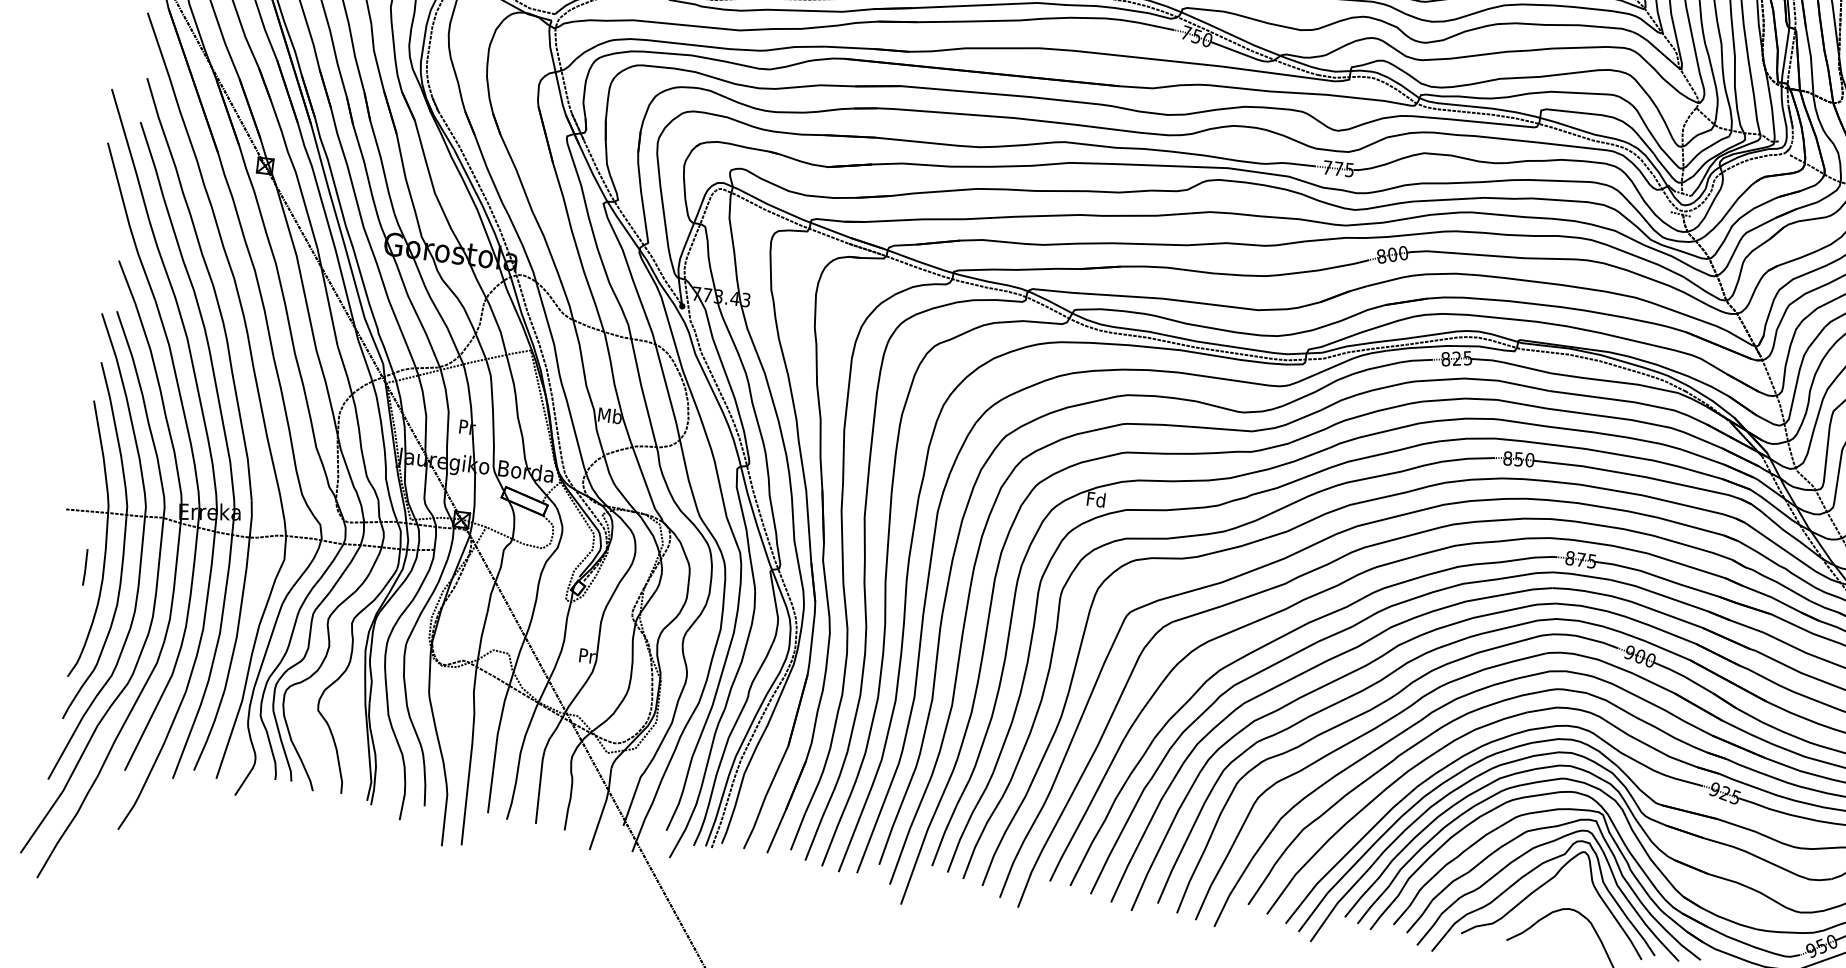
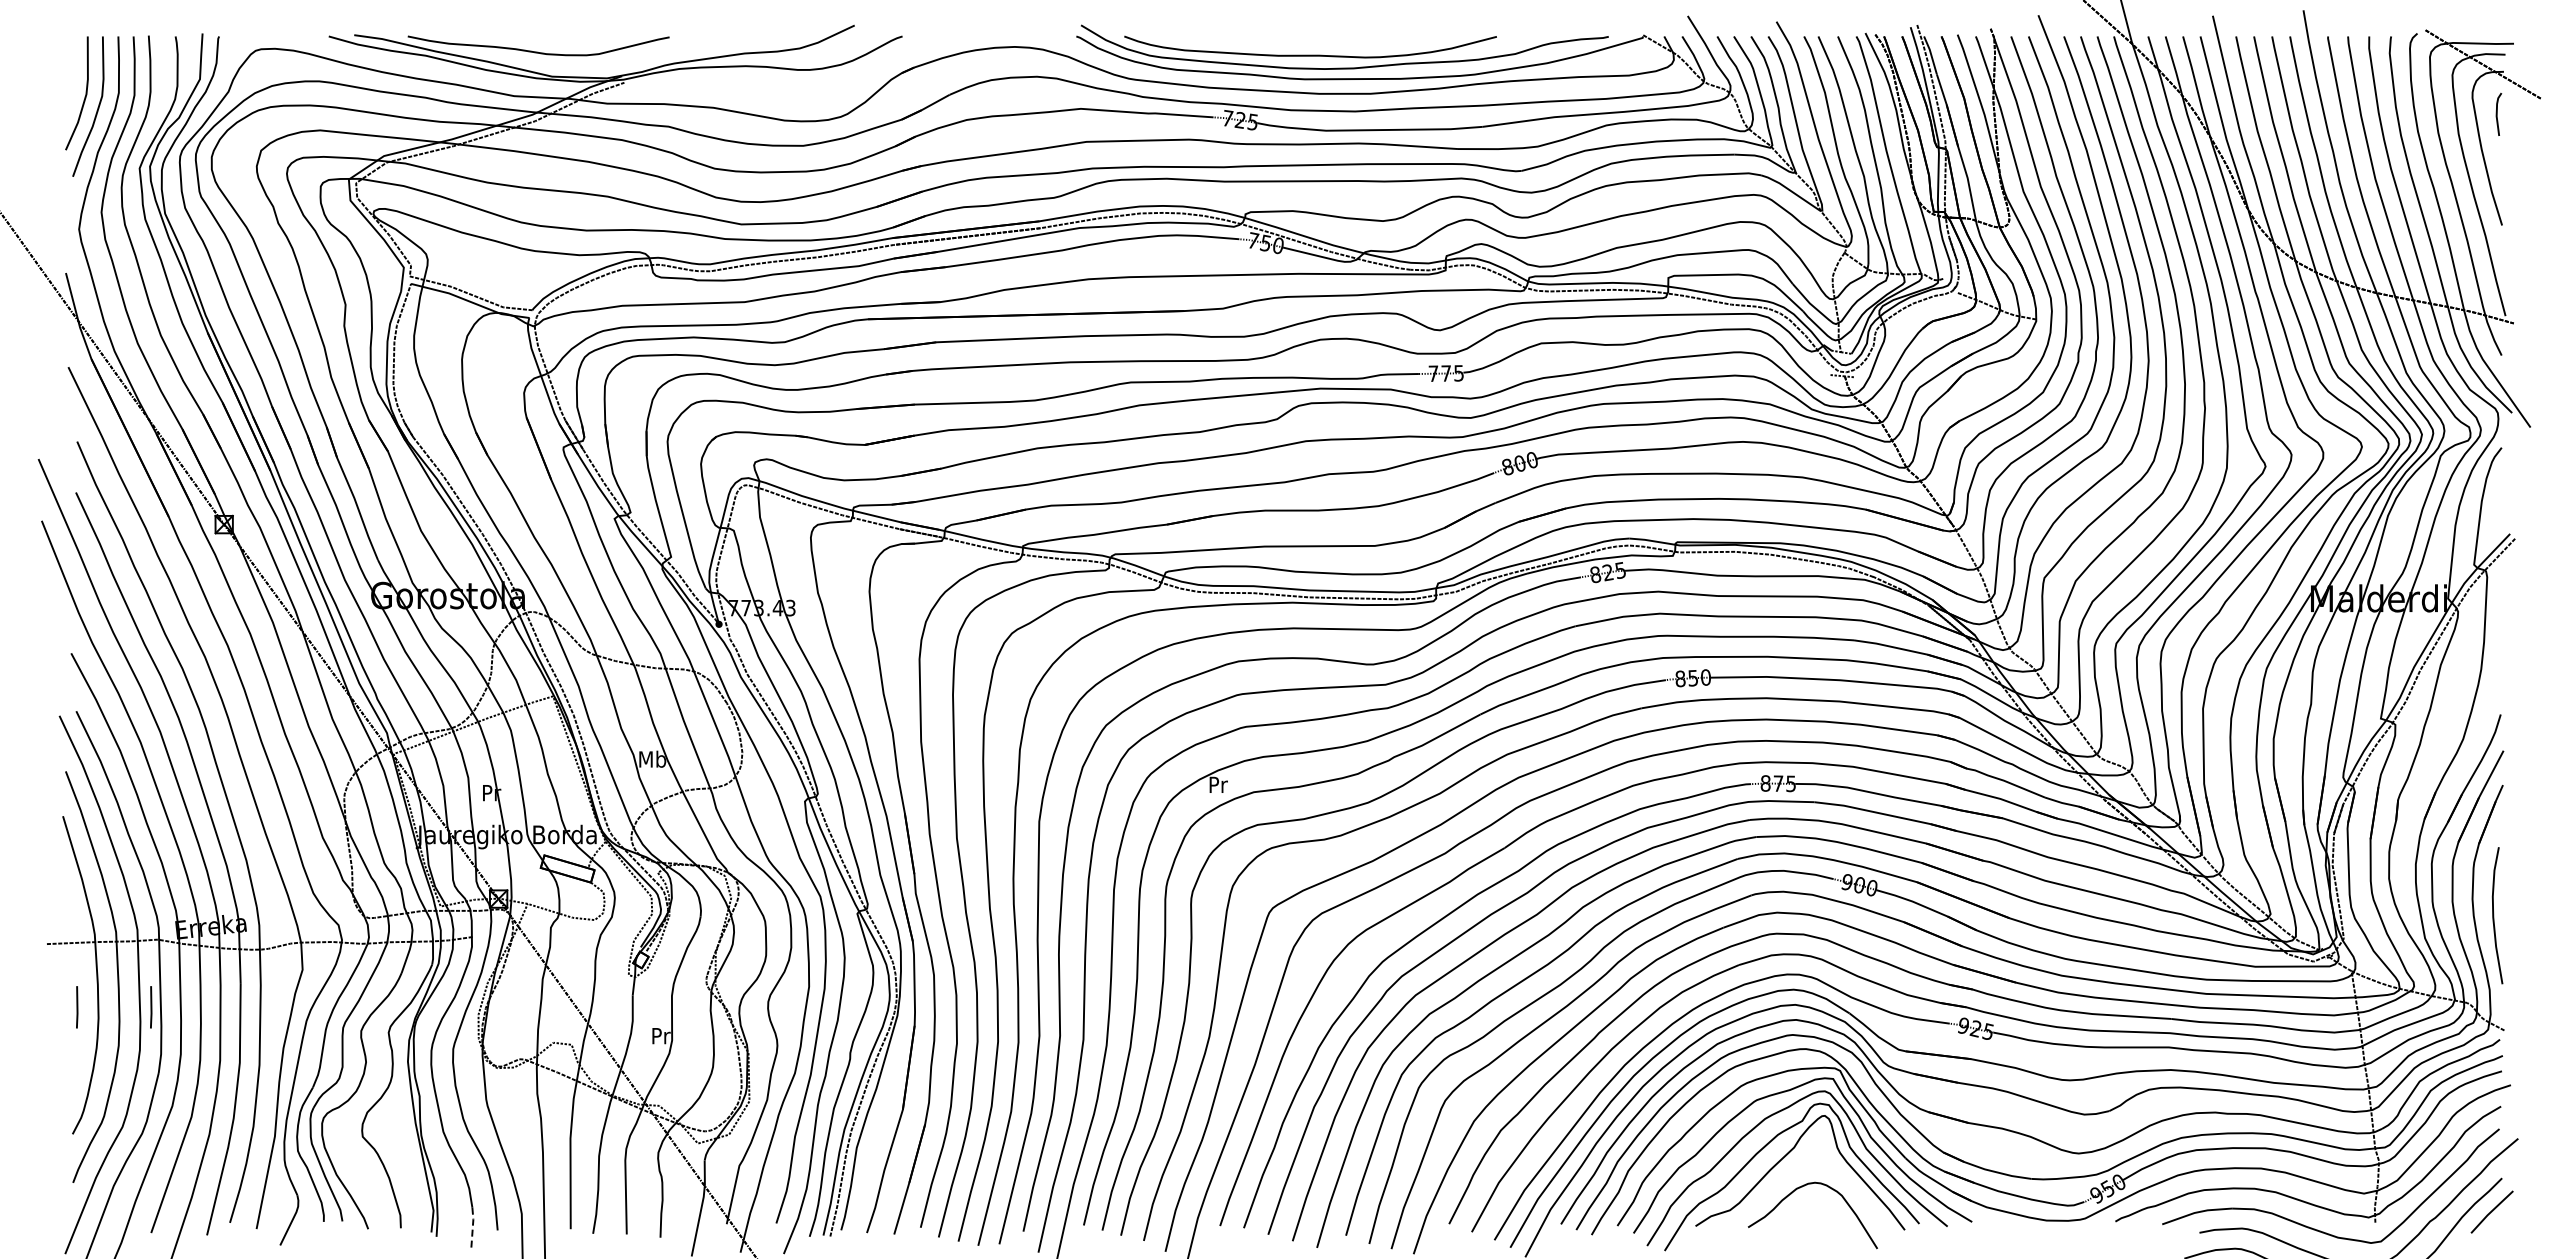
text: (1095, 499) -> (1217, 784), Fd -> Pr
line: (149, 575) -> (151, 1007), added
line: (403, 801) -> (472, 1228), solid -> dashed

